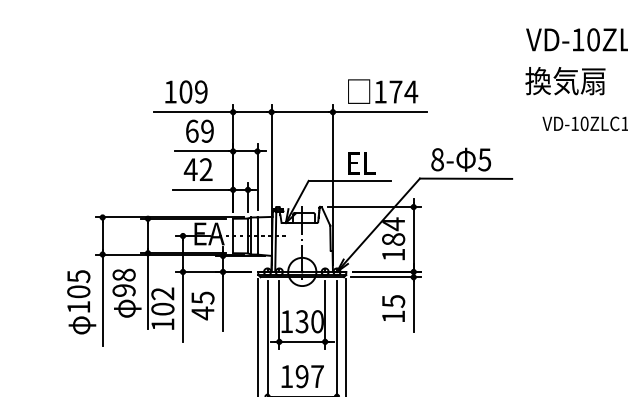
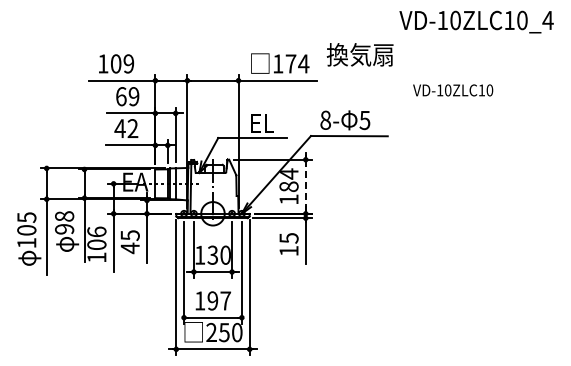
text: (564, 80) -> (359, 54), moved
line: (413, 240) -> (305, 187), solid -> dashed
text: (162, 293) -> (96, 231), 102 -> 106

